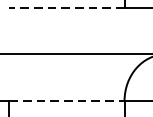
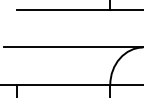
line: (66, 7) -> (63, 9), dashed -> solid
line: (67, 101) -> (64, 85), dashed -> solid

